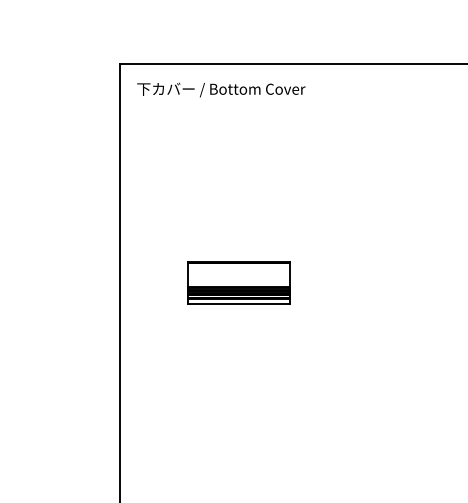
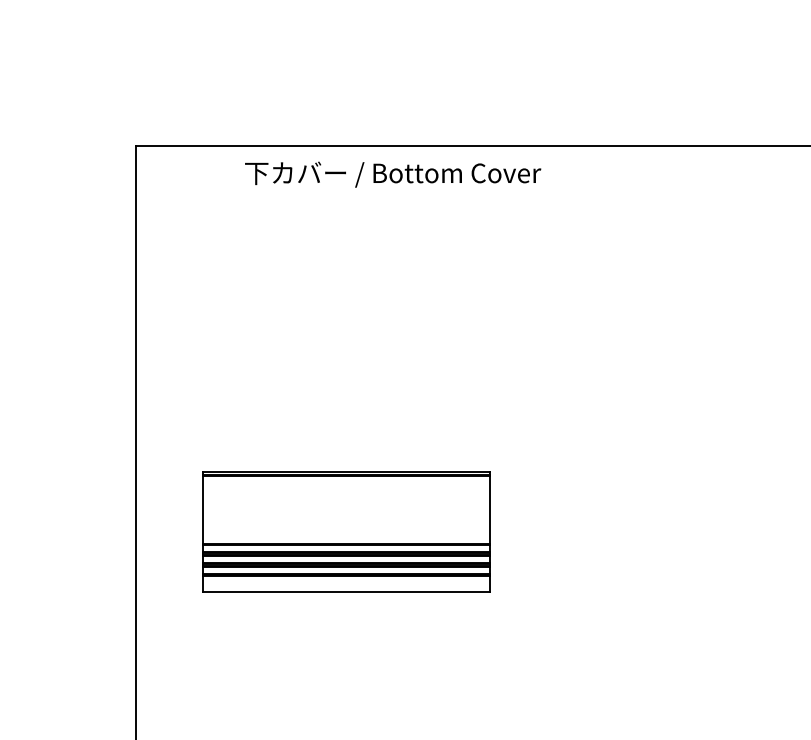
text: (221, 89) -> (393, 173), moved
part: (238, 282) -> (344, 530), size x1.6

